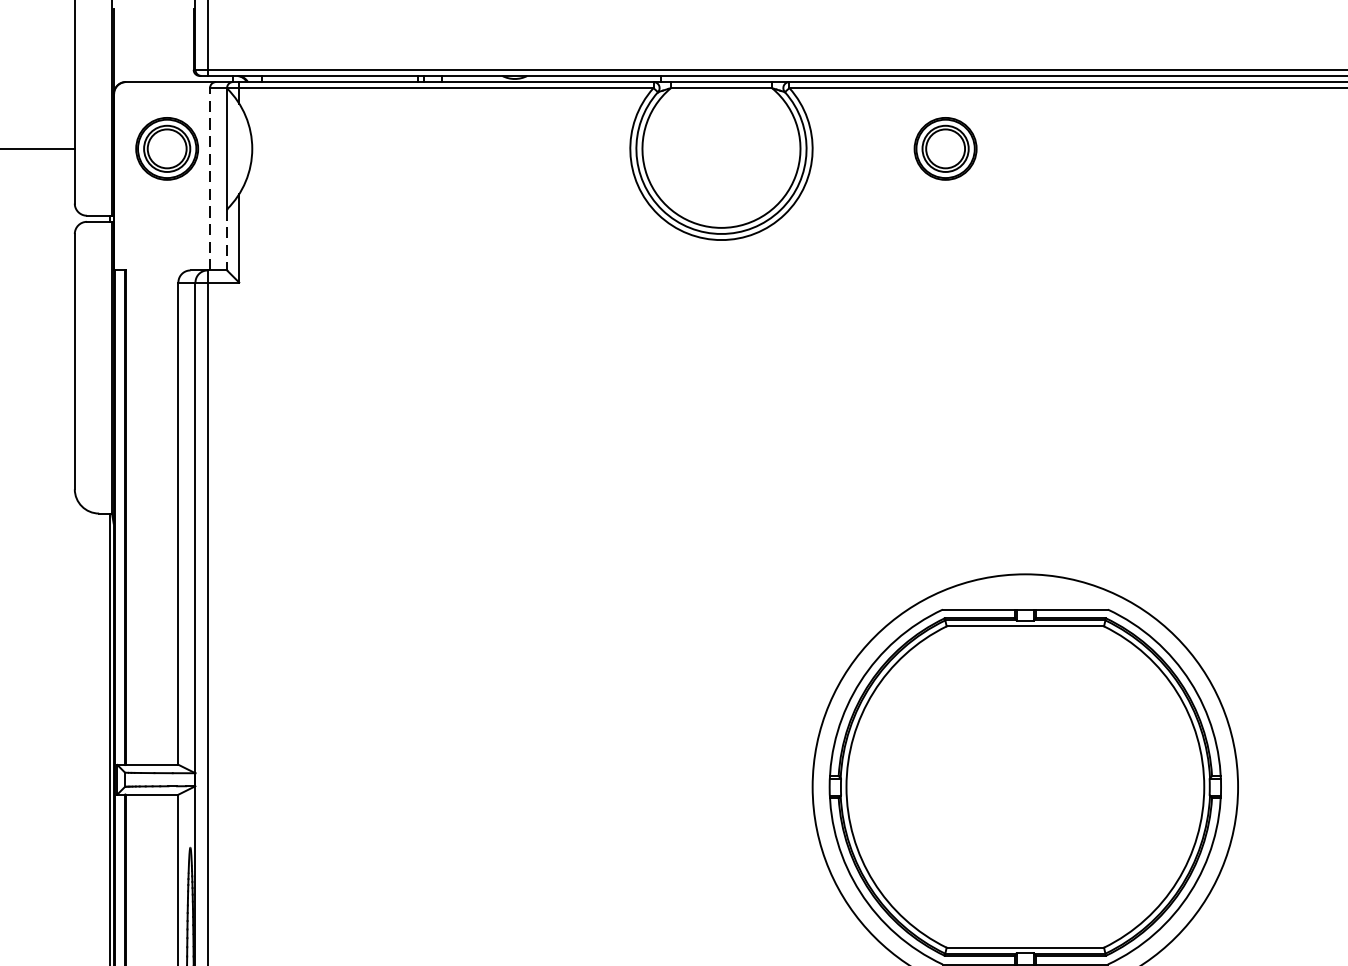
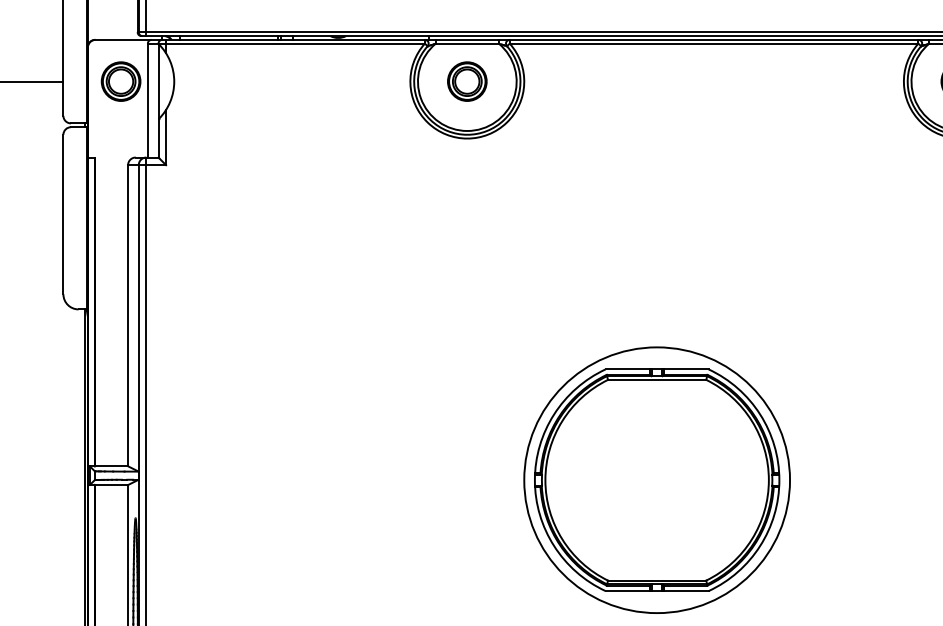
part: (945, 148) -> (467, 81), moved
line: (209, 179) -> (147, 100), dashed -> solid
line: (227, 239) -> (158, 138), dashed -> solid

